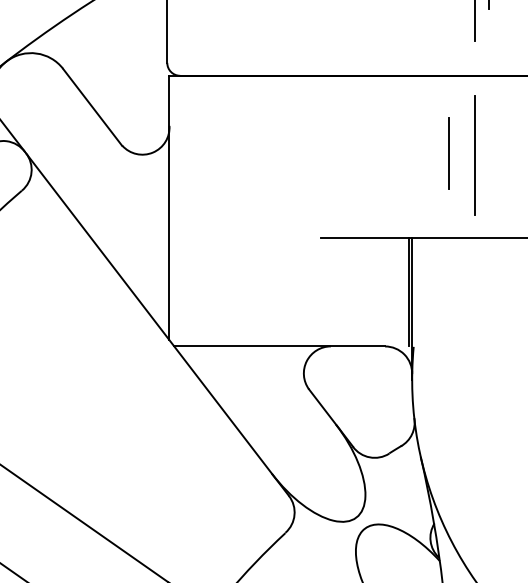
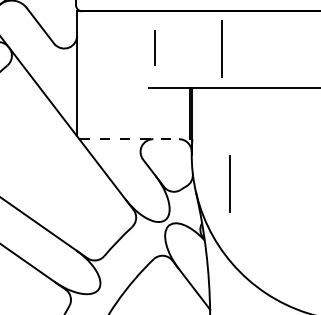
line: (447, 152) -> (154, 47), moved
line: (280, 347) -> (129, 139), solid -> dashed
line: (492, 440) -> (229, 183), added

